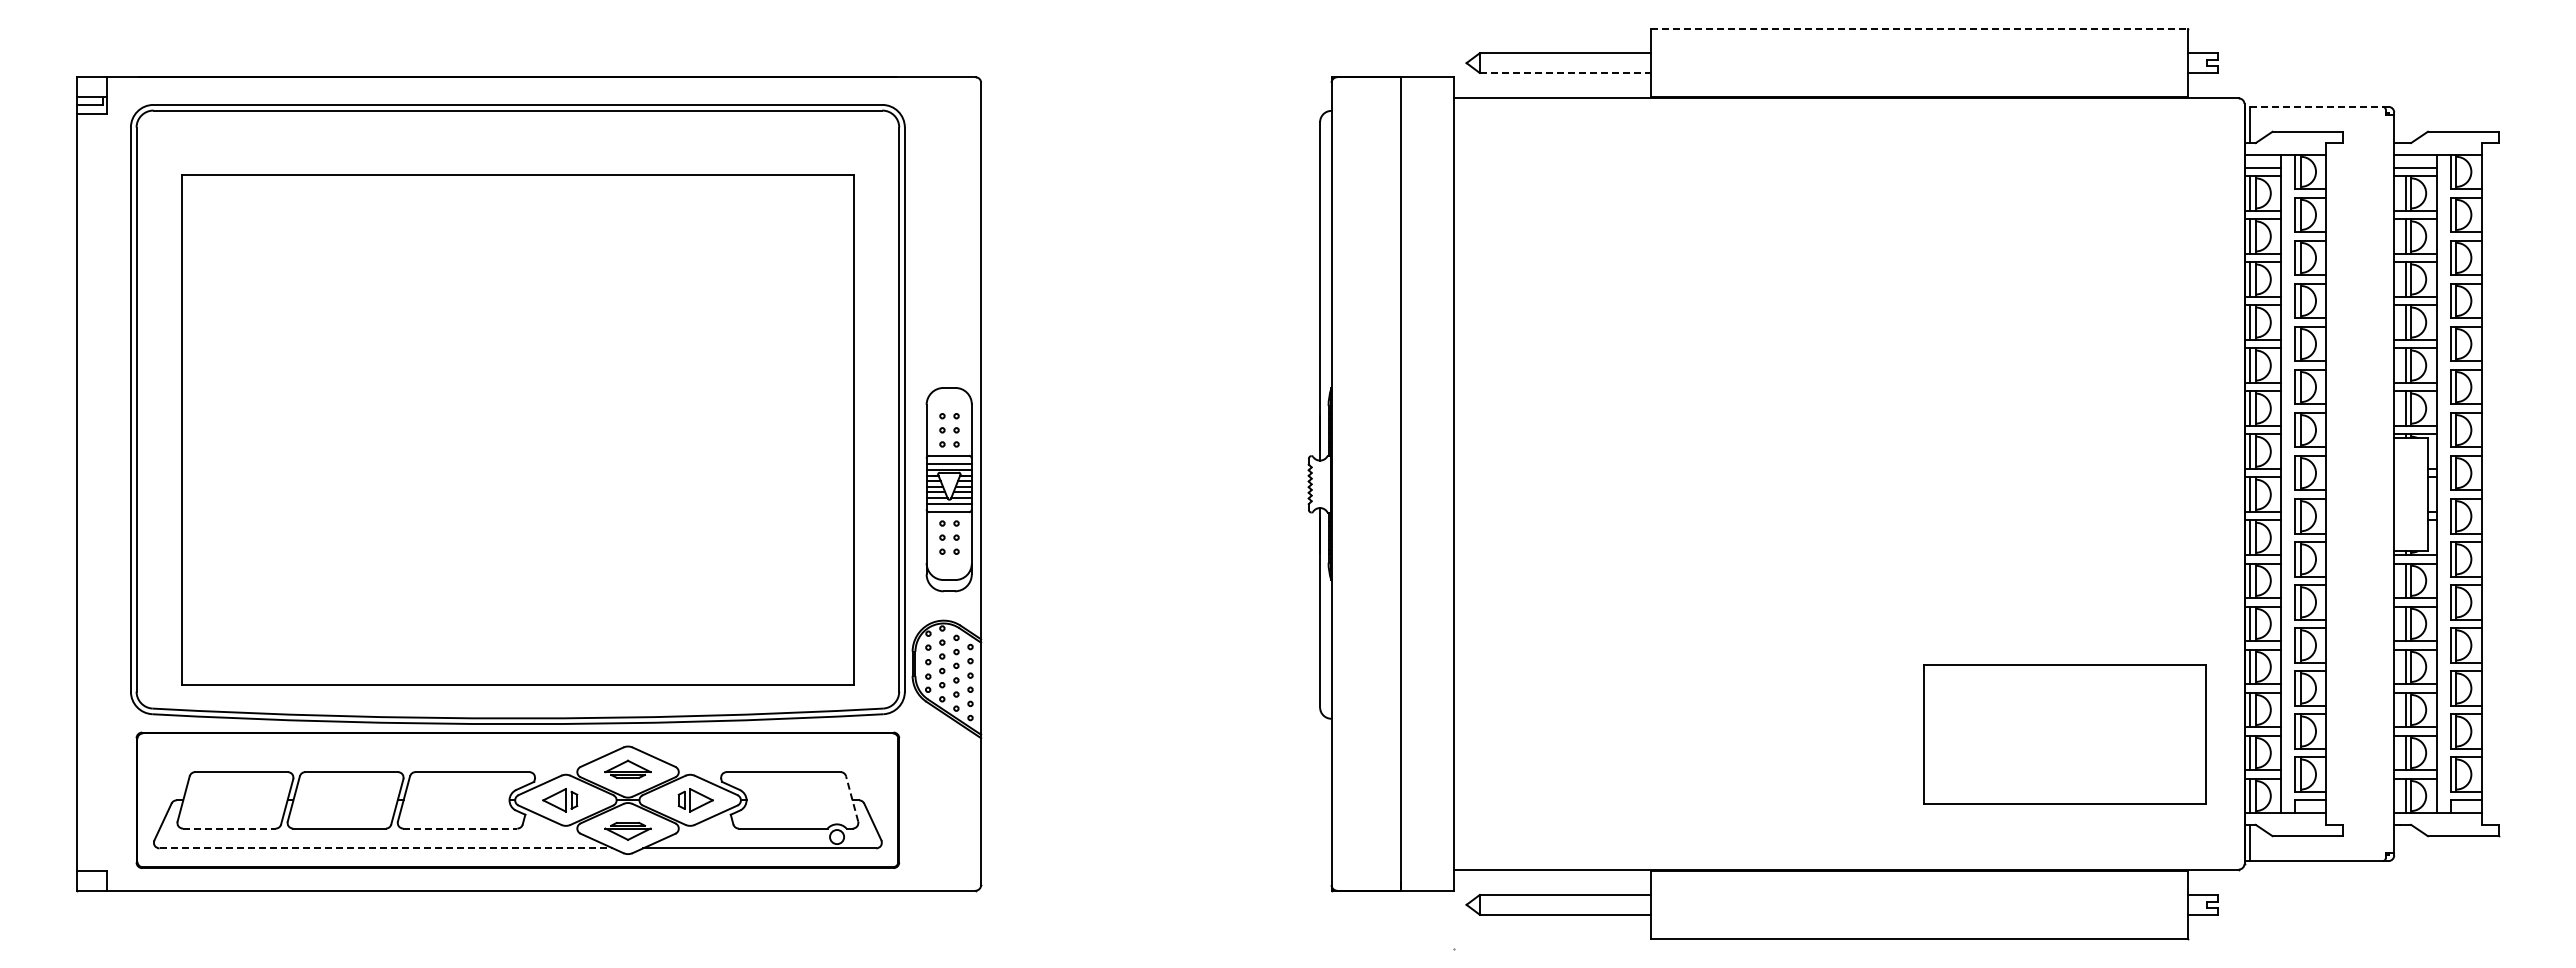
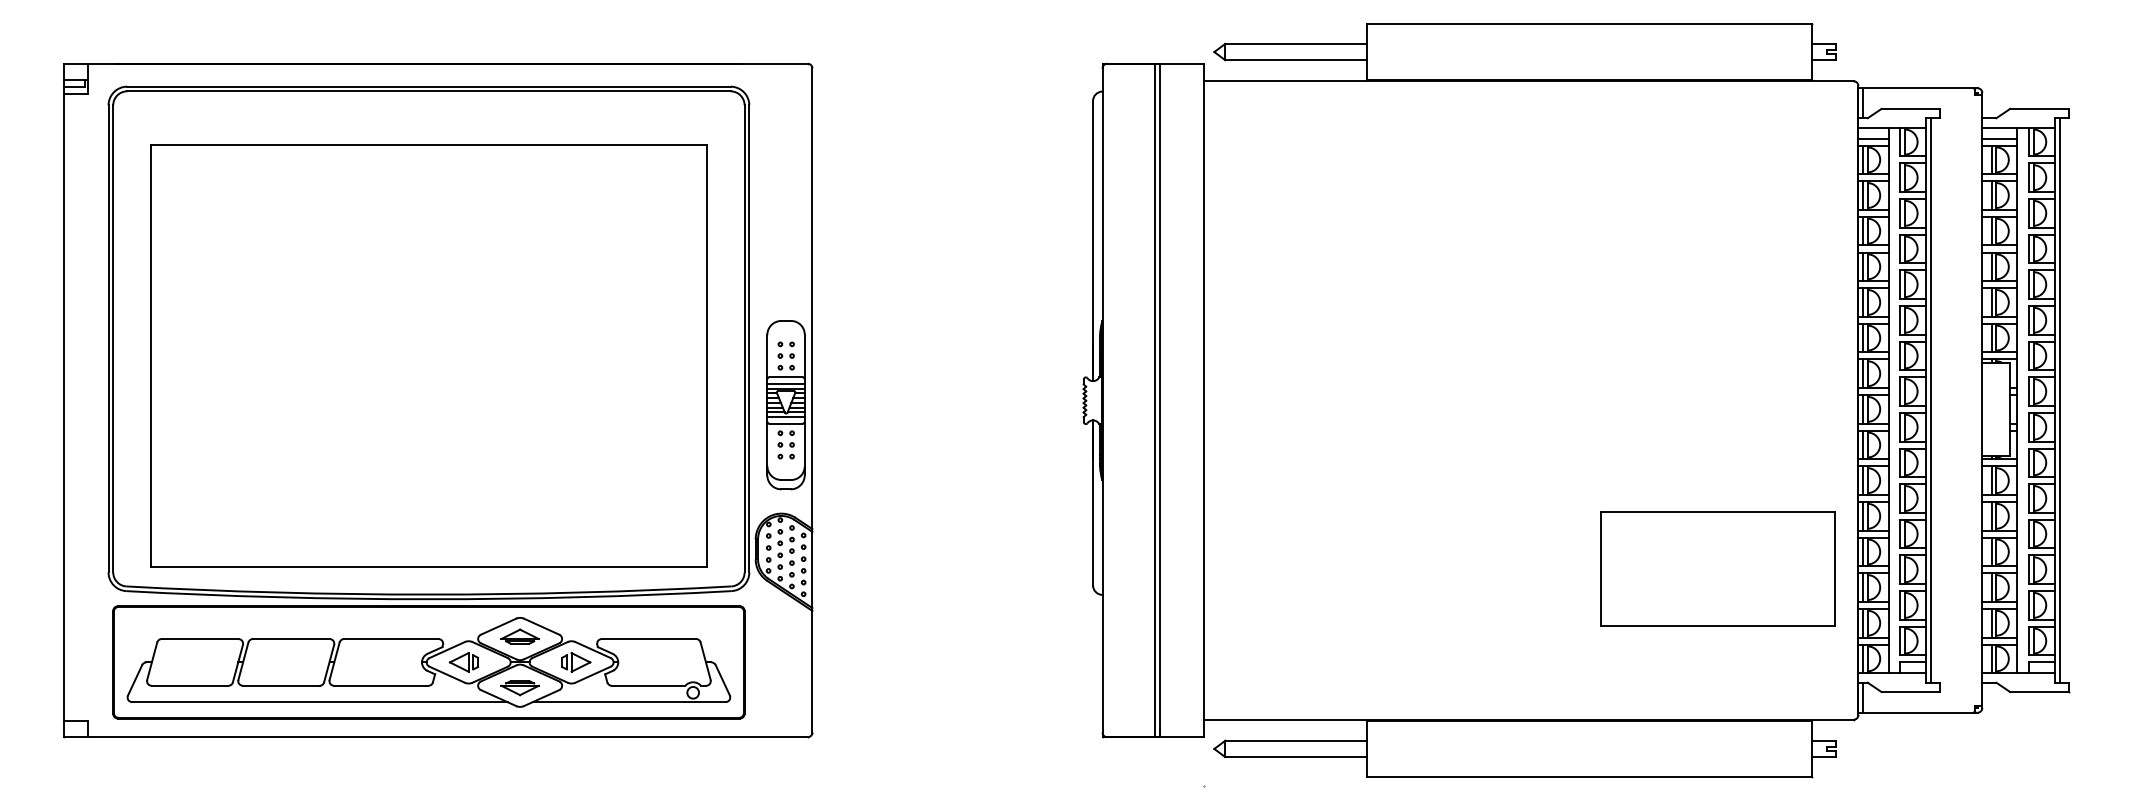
line: (1920, 29) -> (1590, 24), dashed -> solid
line: (1565, 73) -> (1296, 60), dashed -> solid
line: (2316, 106) -> (1917, 87), dashed -> solid
line: (1394, 483) -> (1154, 400), added
line: (2332, 483) -> (1931, 400), added
line: (2487, 483) -> (2059, 400), added
part: (2064, 734) -> (1717, 568), moved
line: (852, 798) -> (705, 660), dashed -> solid
line: (229, 828) -> (190, 685), dashed -> solid
line: (460, 828) -> (381, 685), dashed -> solid
line: (386, 848) -> (320, 702), dashed -> solid

